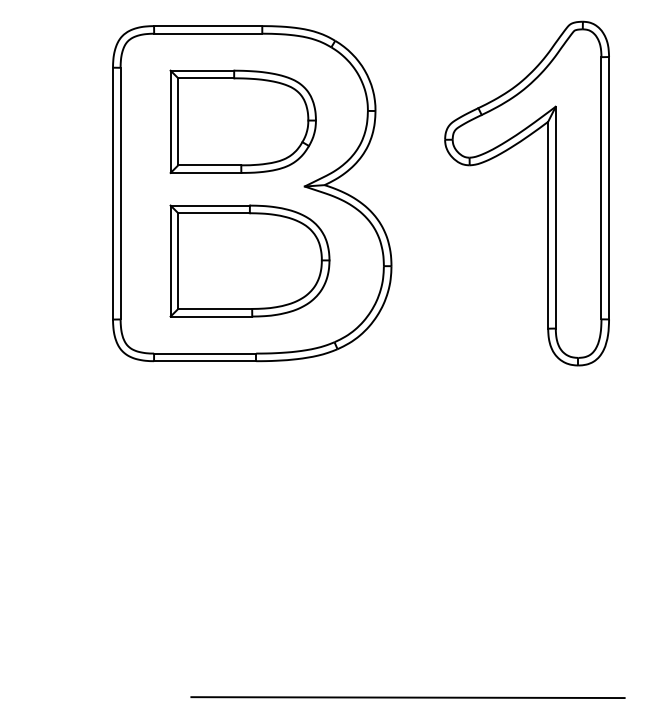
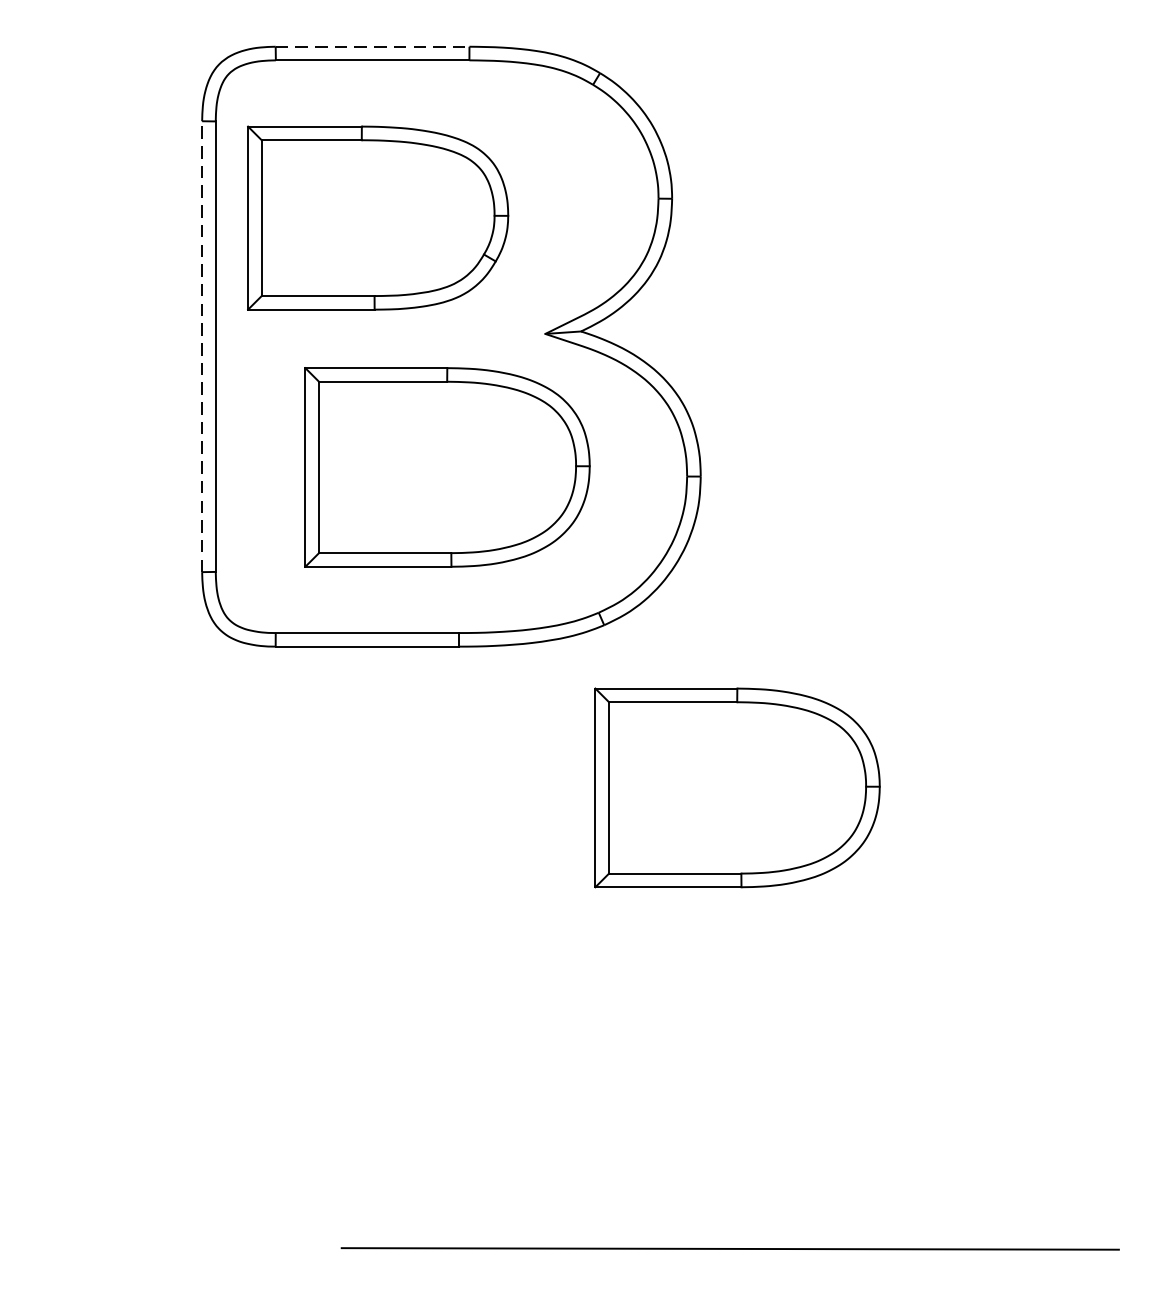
line: (208, 26) -> (373, 47), solid -> dashed
part: (242, 121) -> (376, 217), moved
line: (112, 193) -> (201, 346), solid -> dashed
part: (547, 193) -> (980, 346), removed
part: (411, 439) -> (736, 786), added

